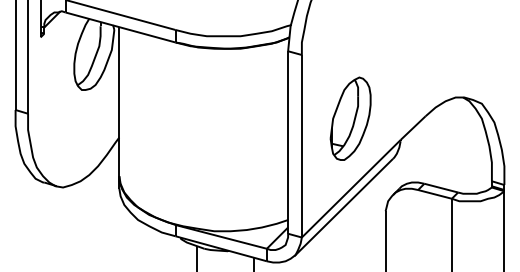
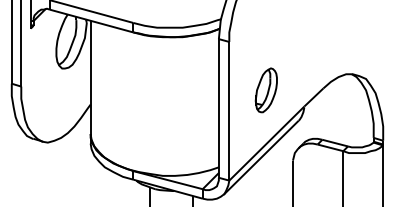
part: (350, 118) -> (266, 90), size x0.7

